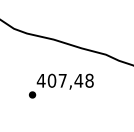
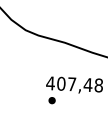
part: (32, 94) -> (52, 100), moved

